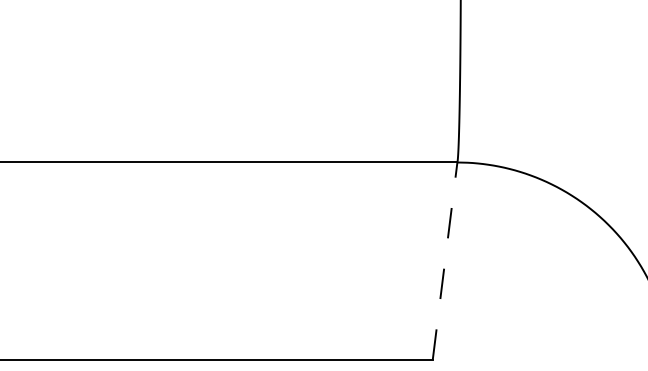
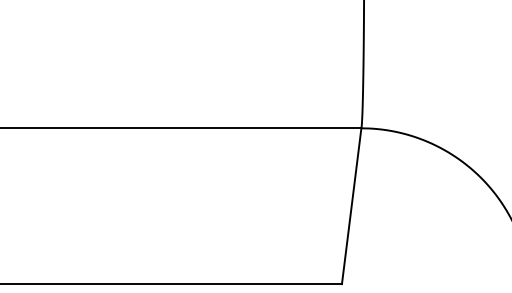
line: (444, 261) -> (351, 206), dashed -> solid

